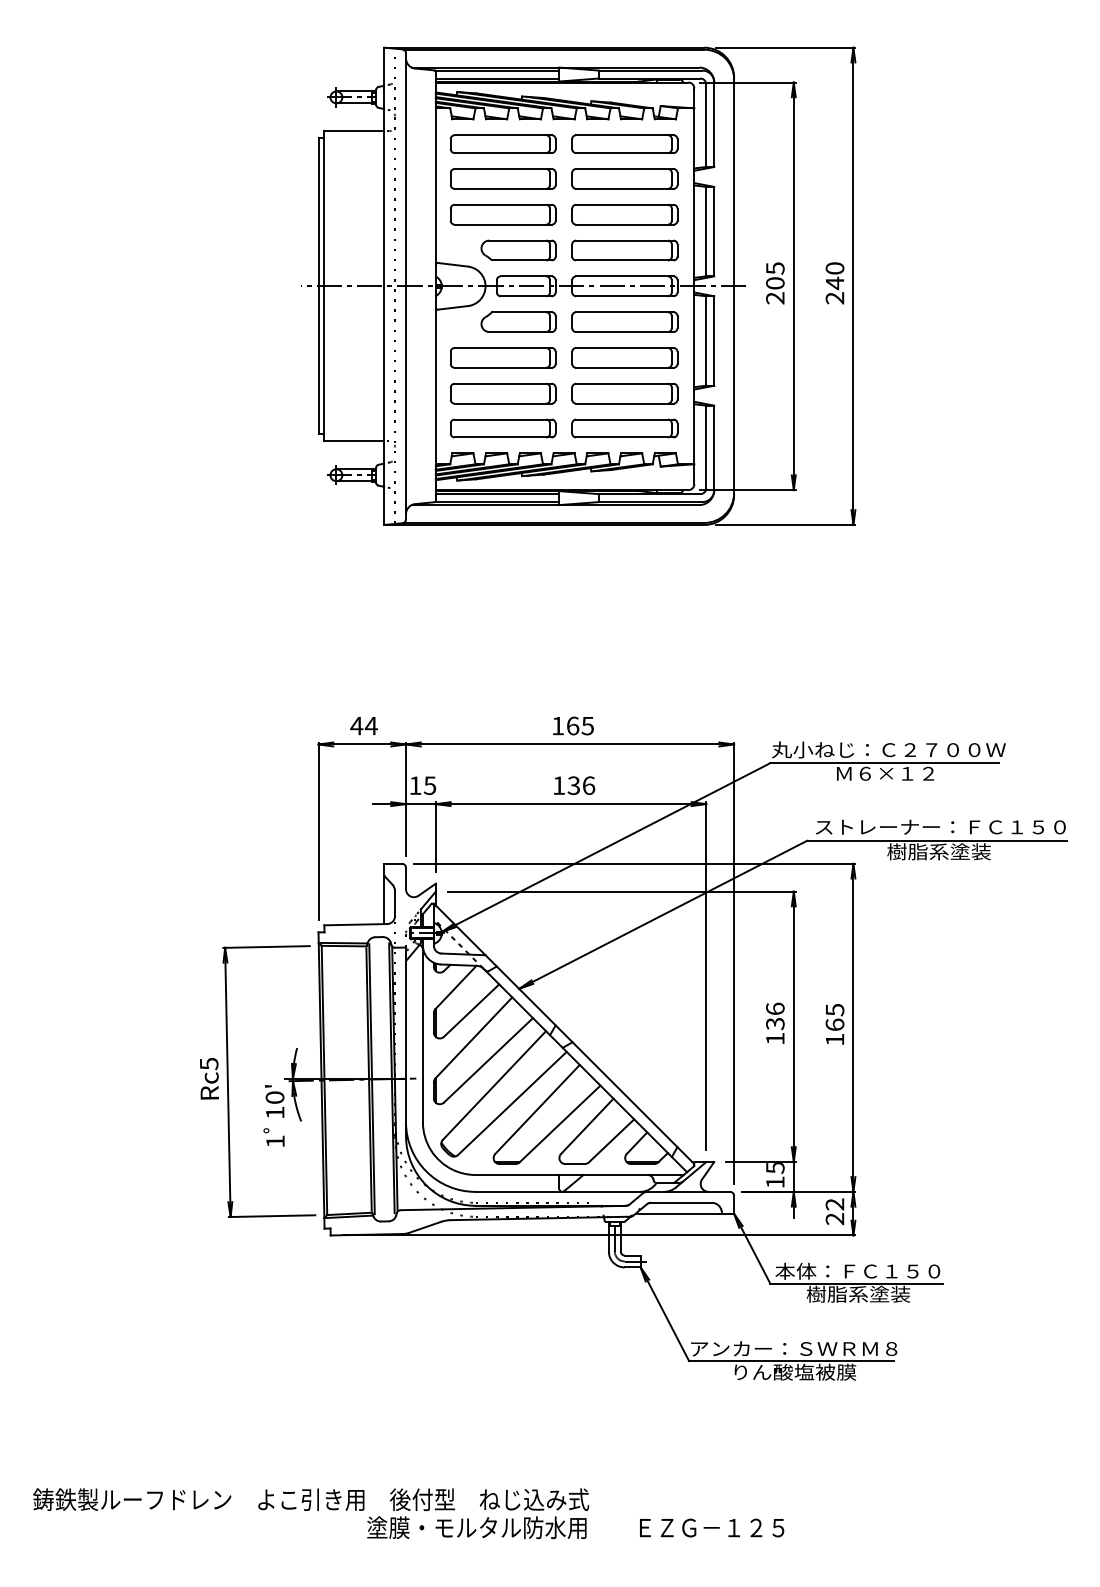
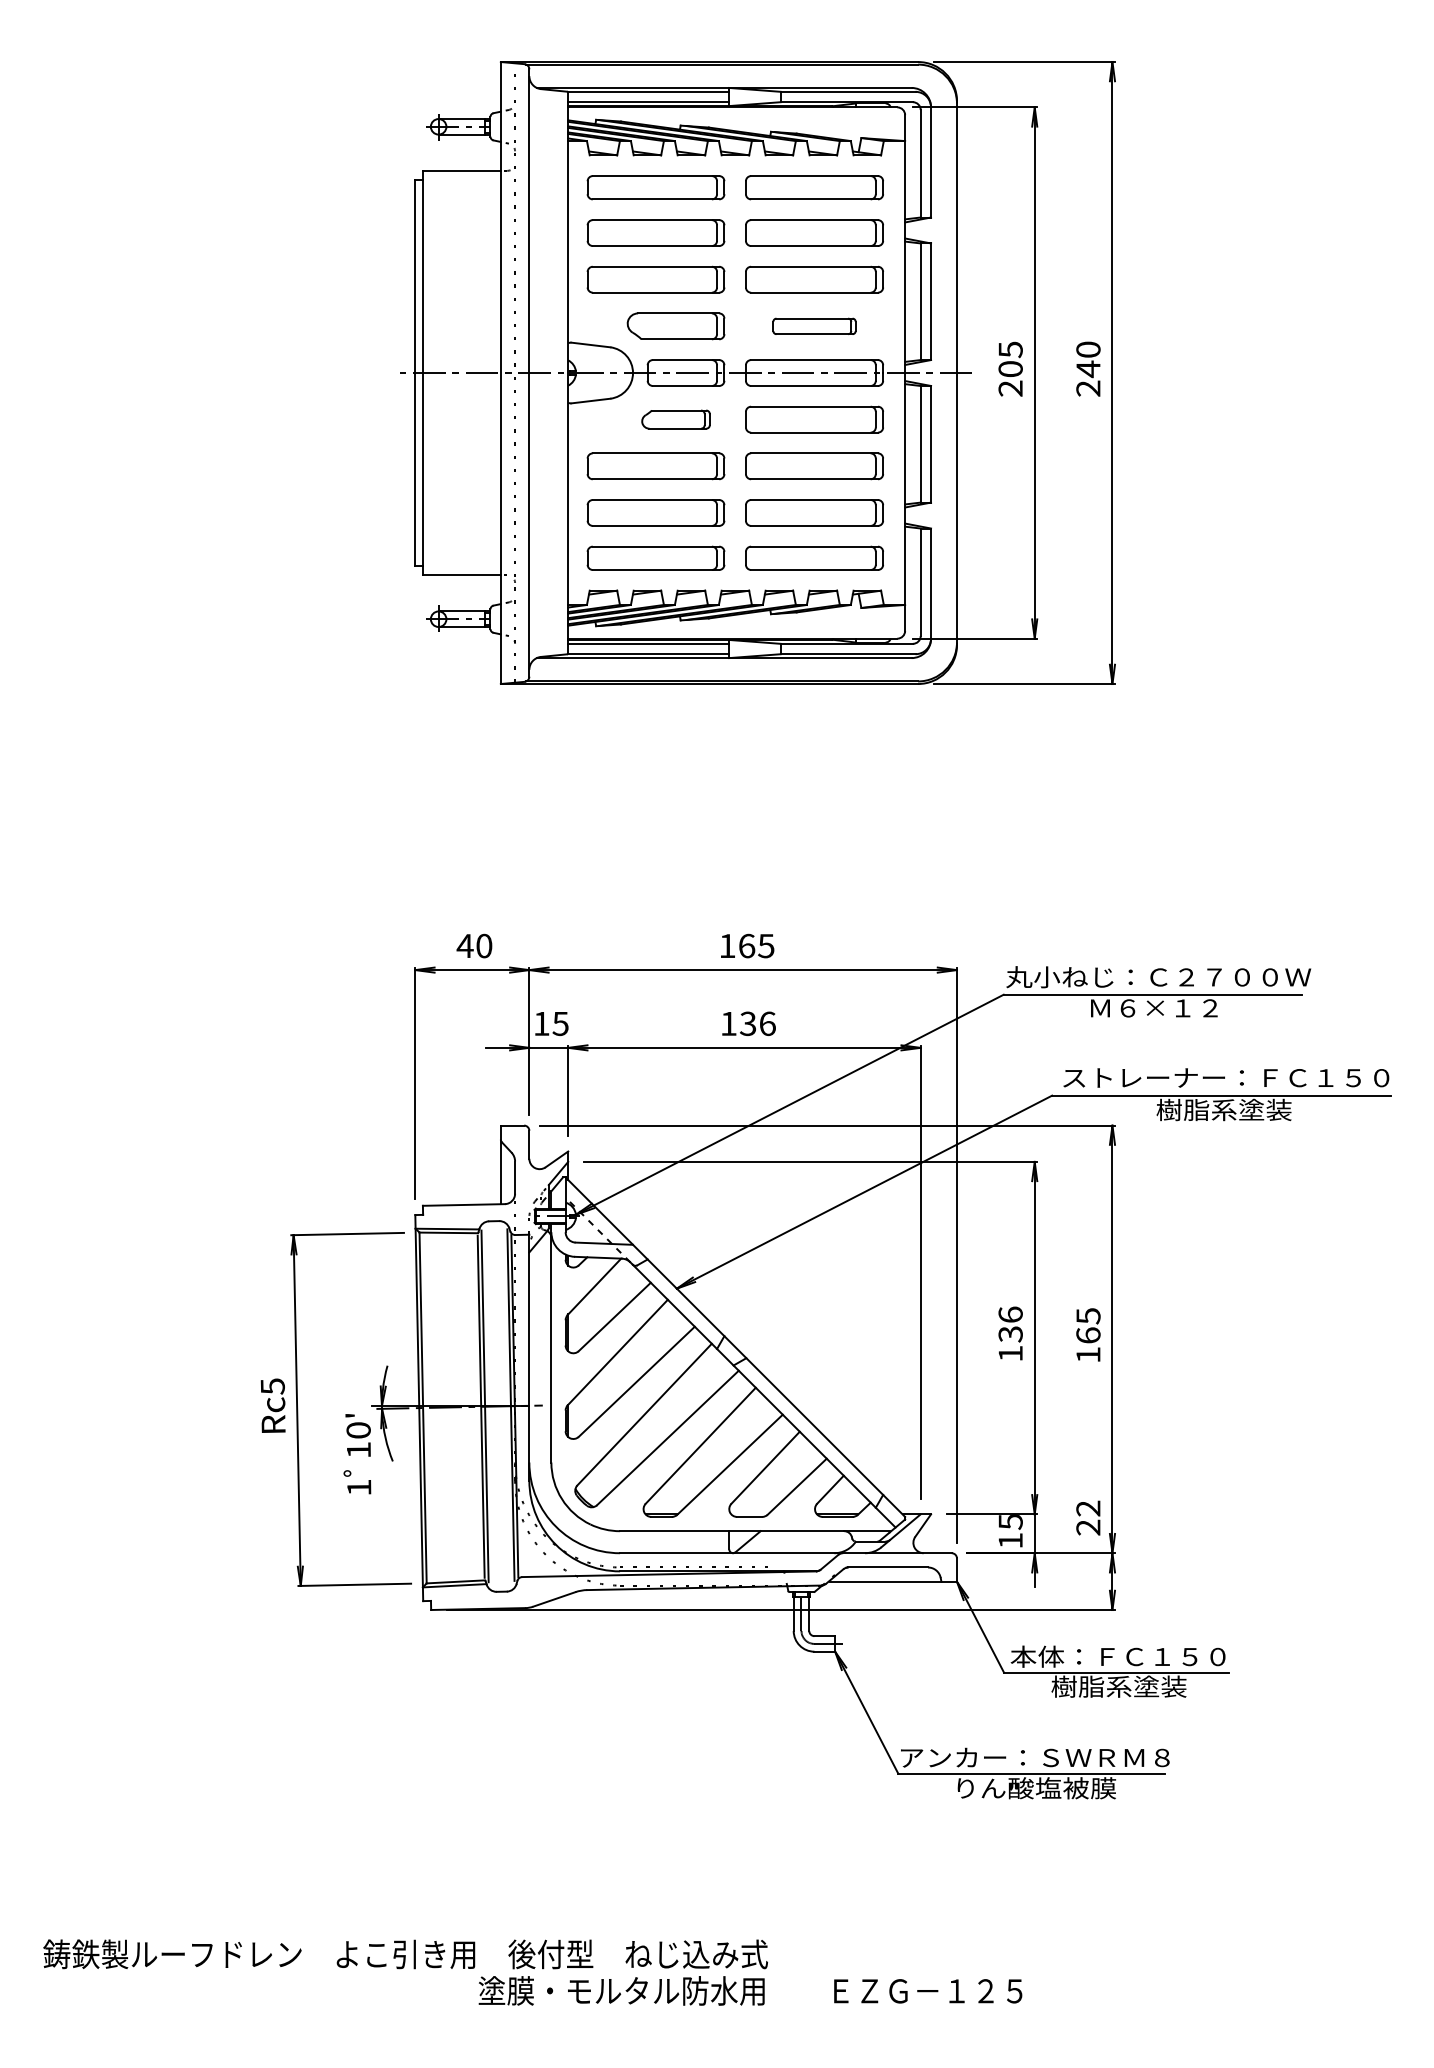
part: (624, 250) -> (814, 326), size x0.6
part: (518, 321) -> (675, 419), size x0.7
text: (370, 725) -> (483, 945), 44 -> 40
text: (835, 1211) -> (1088, 1517), moved

